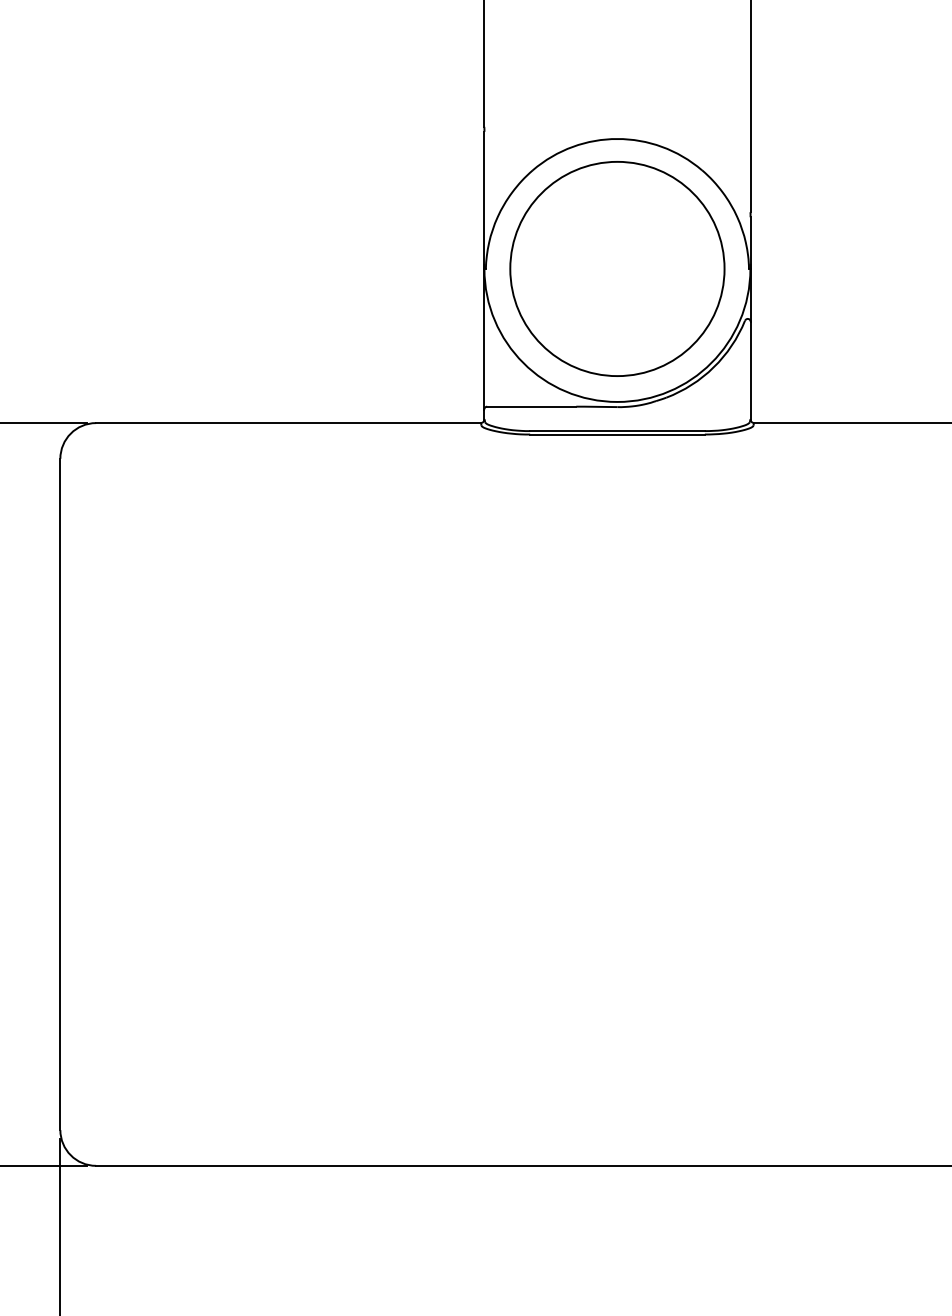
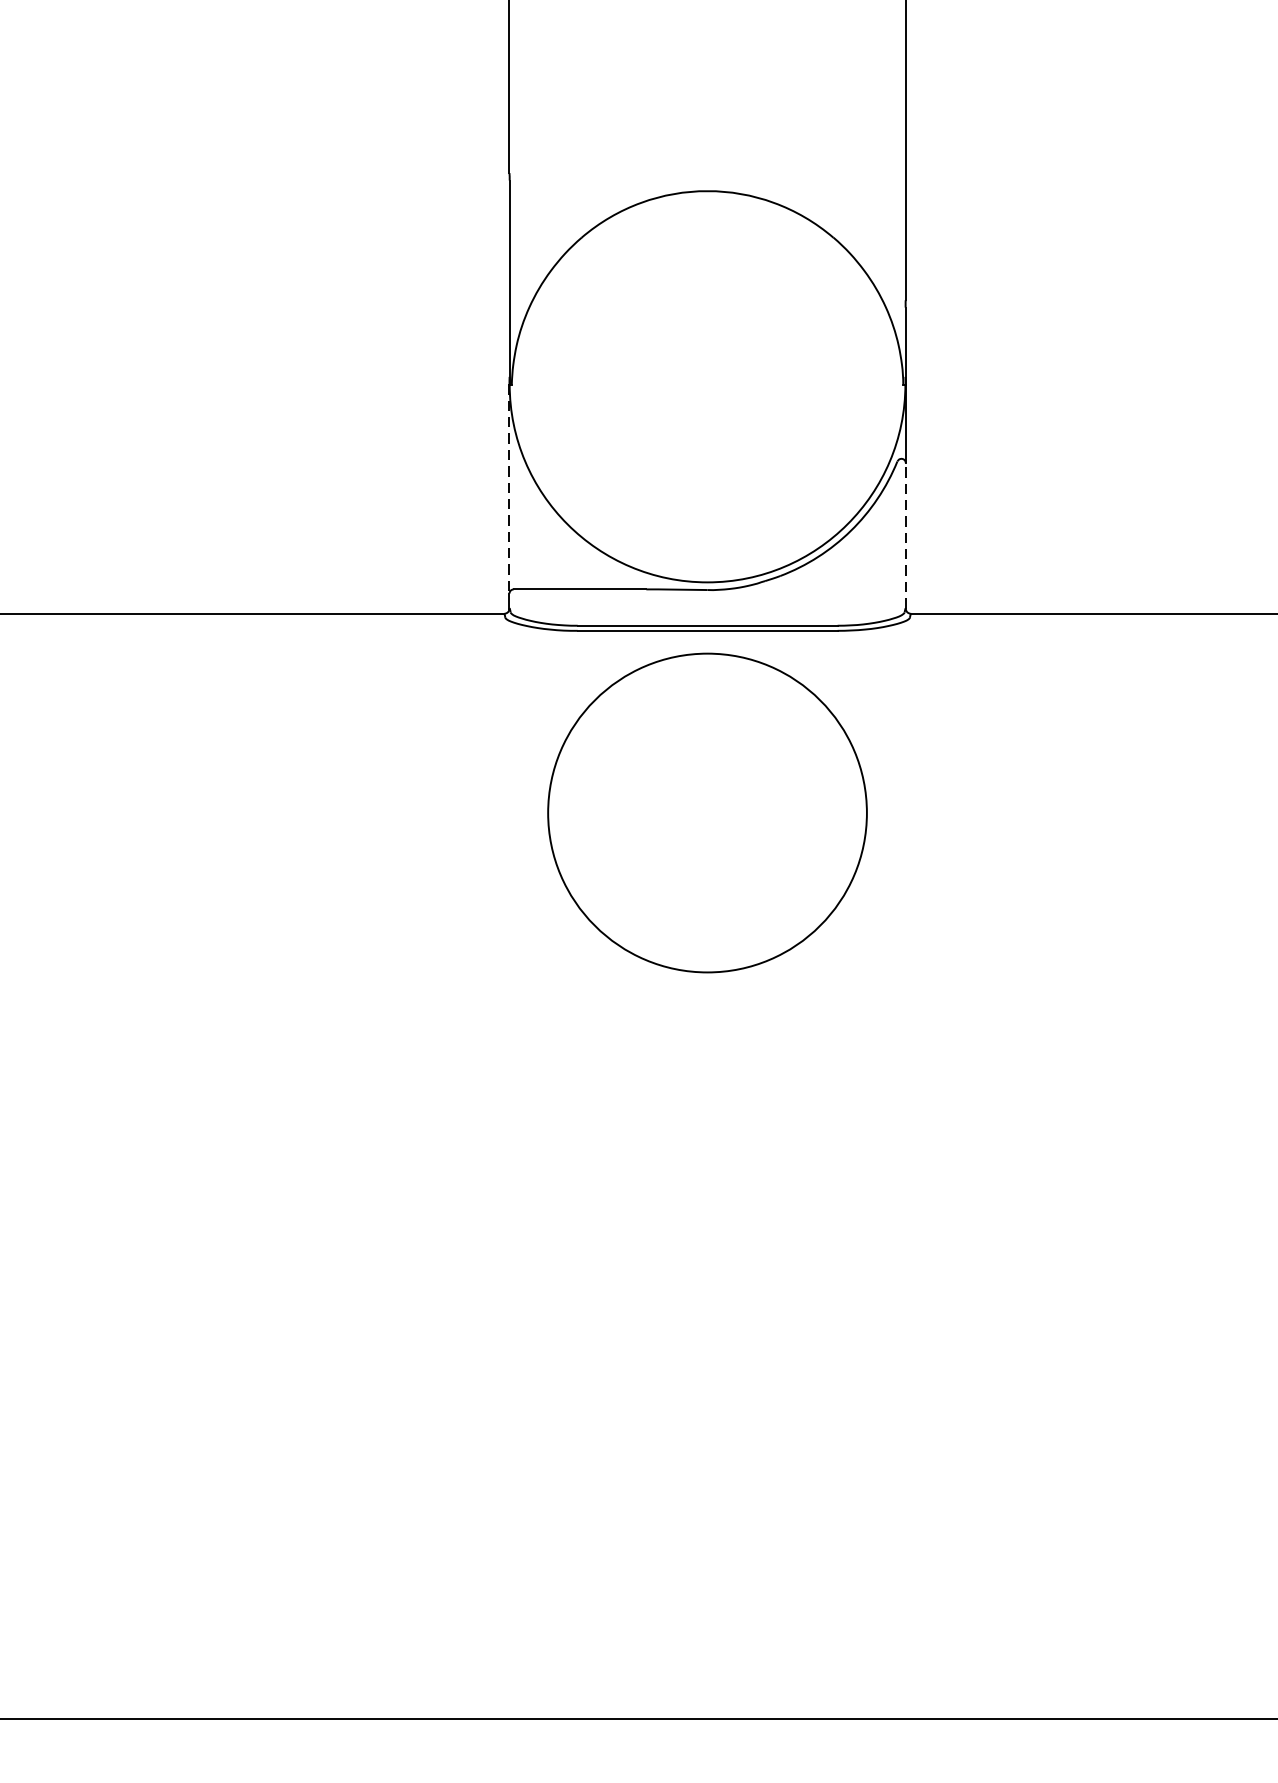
circle: (617, 268) -> (707, 812), moved
line: (484, 339) -> (509, 489), solid -> dashed
line: (750, 370) -> (905, 535), solid -> dashed

